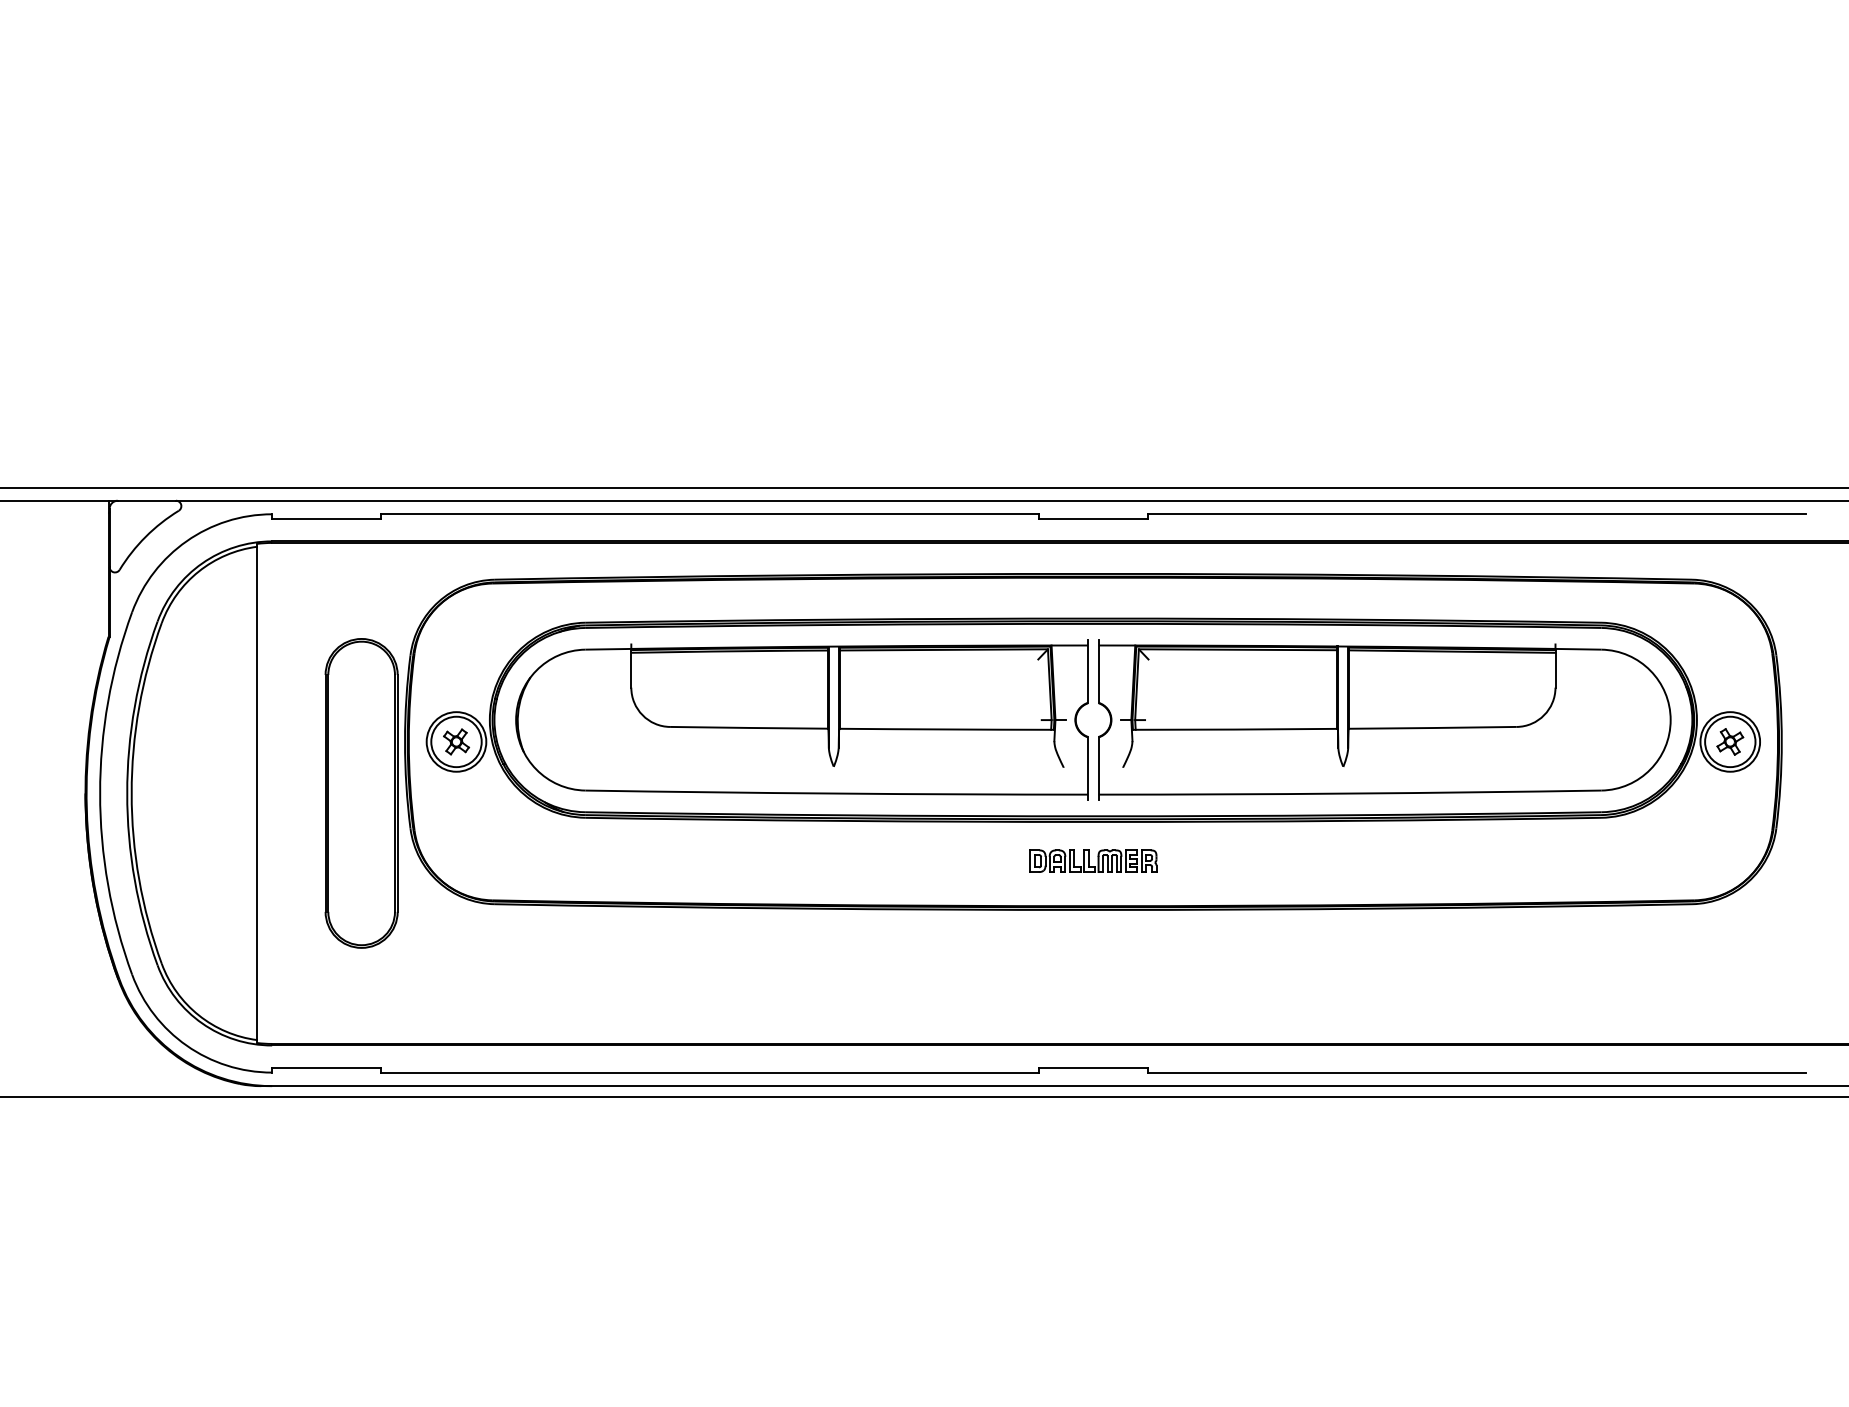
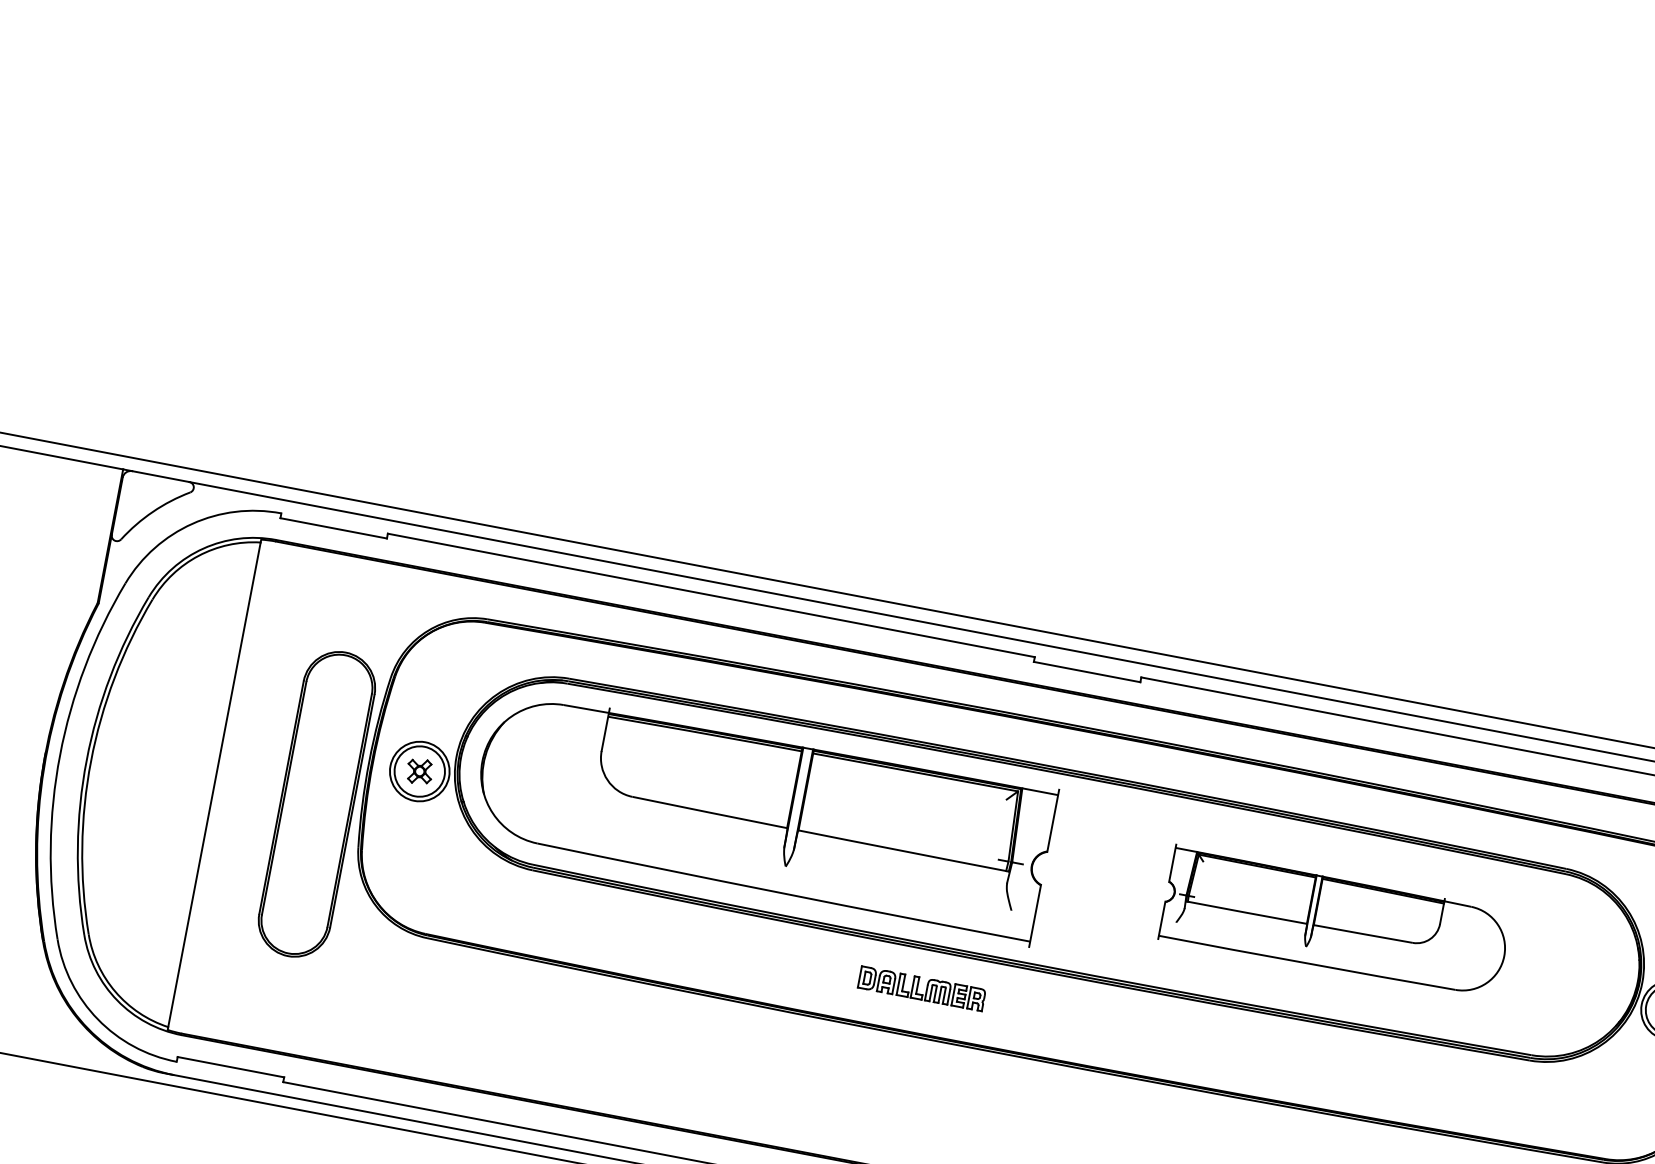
part: (1384, 719) -> (1335, 923), size x0.6
part: (1093, 860) -> (922, 988), moved

